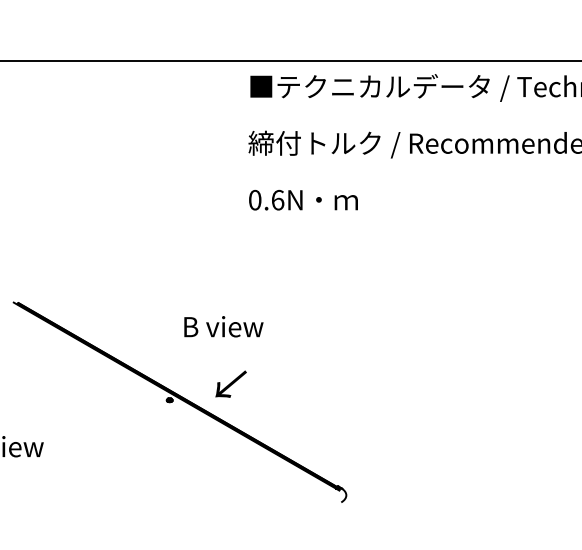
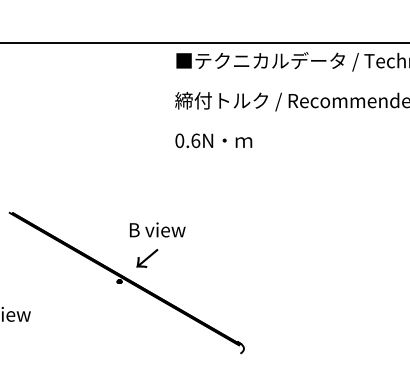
text: (230, 383) -> (146, 257), moved

